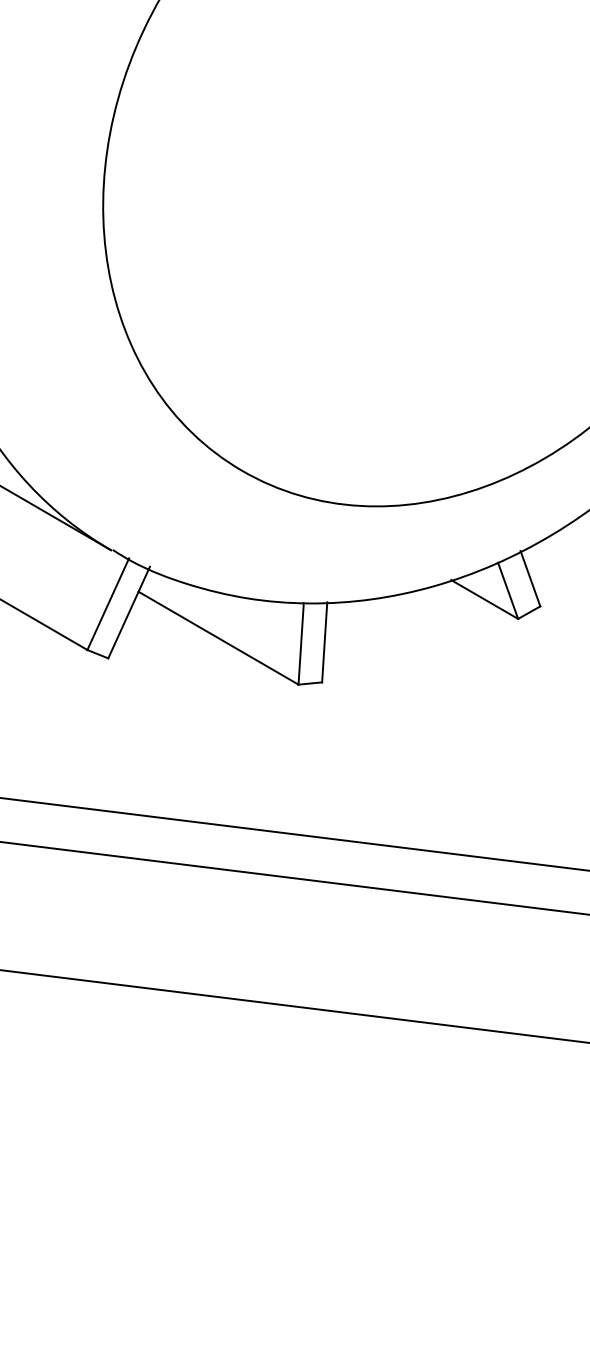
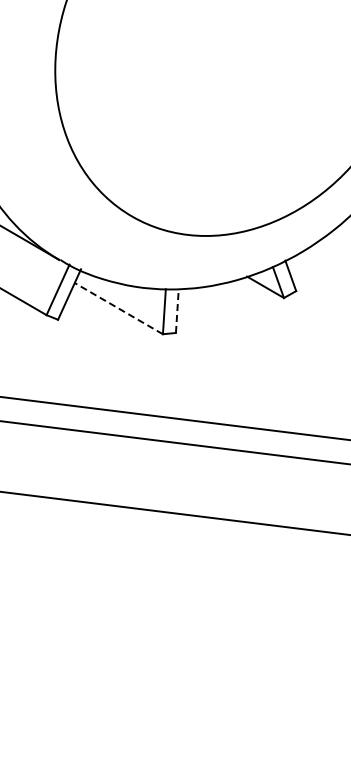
line: (217, 637) -> (118, 308), solid -> dashed
line: (324, 641) -> (177, 310), solid -> dashed

